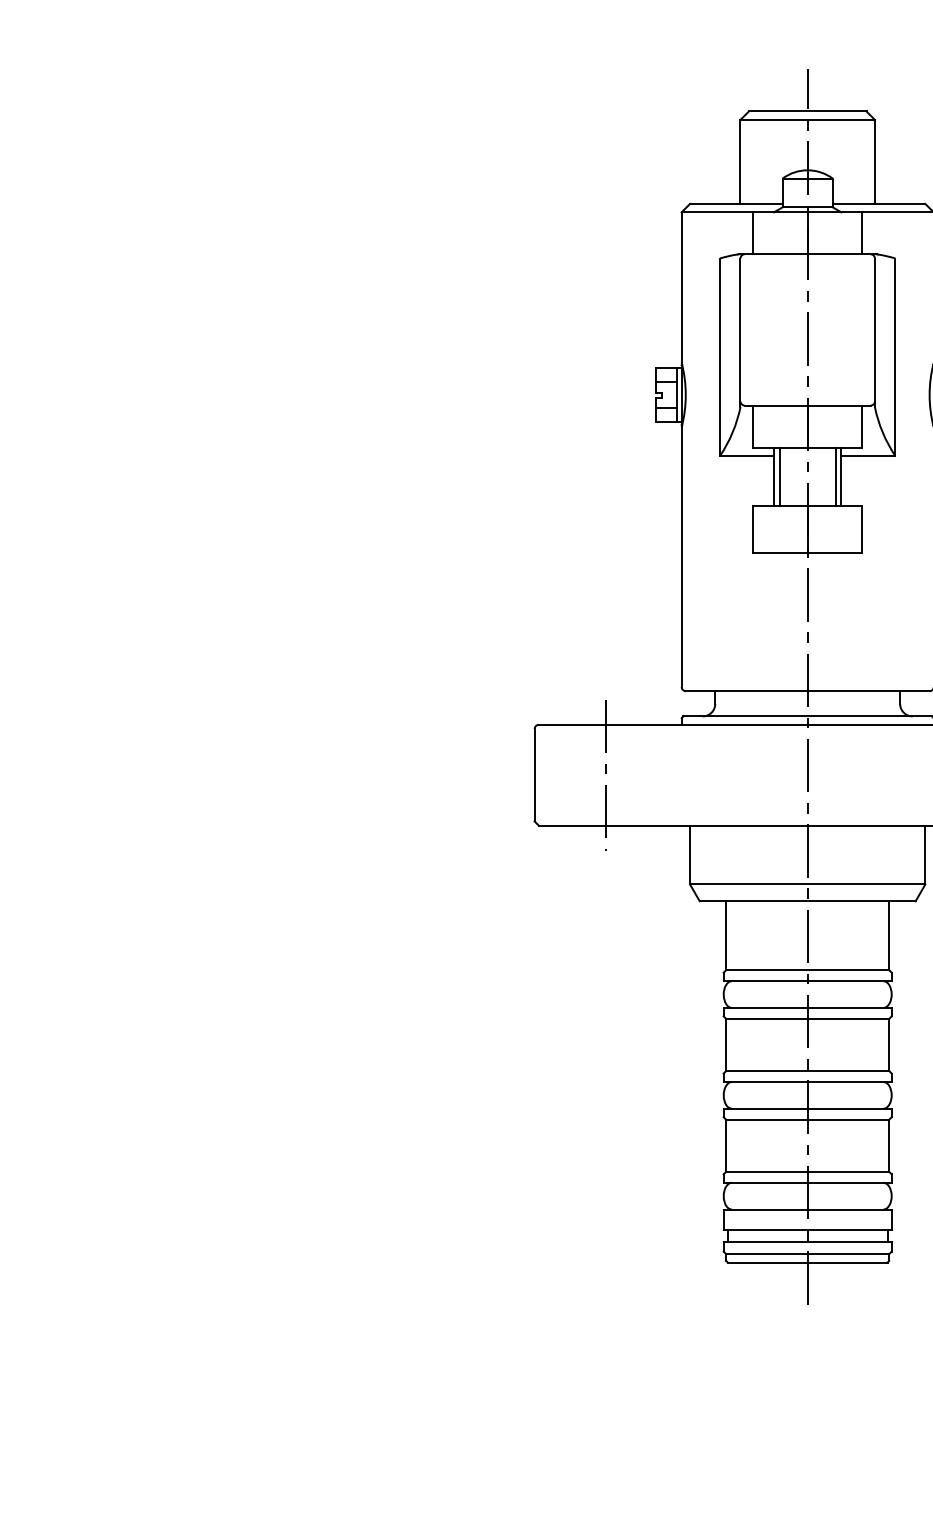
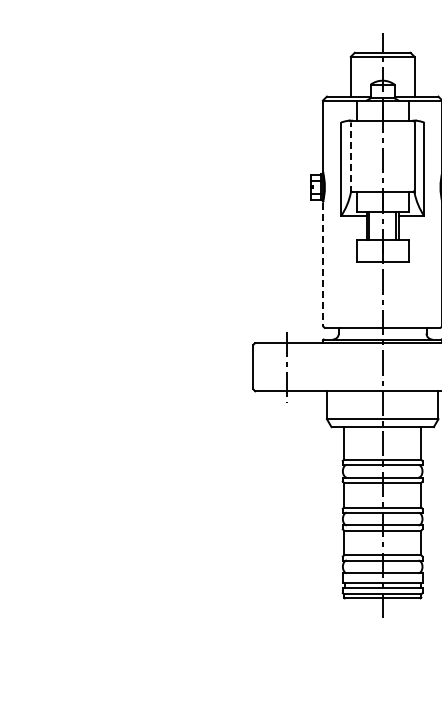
line: (739, 332) -> (350, 157), solid -> dashed
line: (680, 558) -> (322, 264), solid -> dashed

